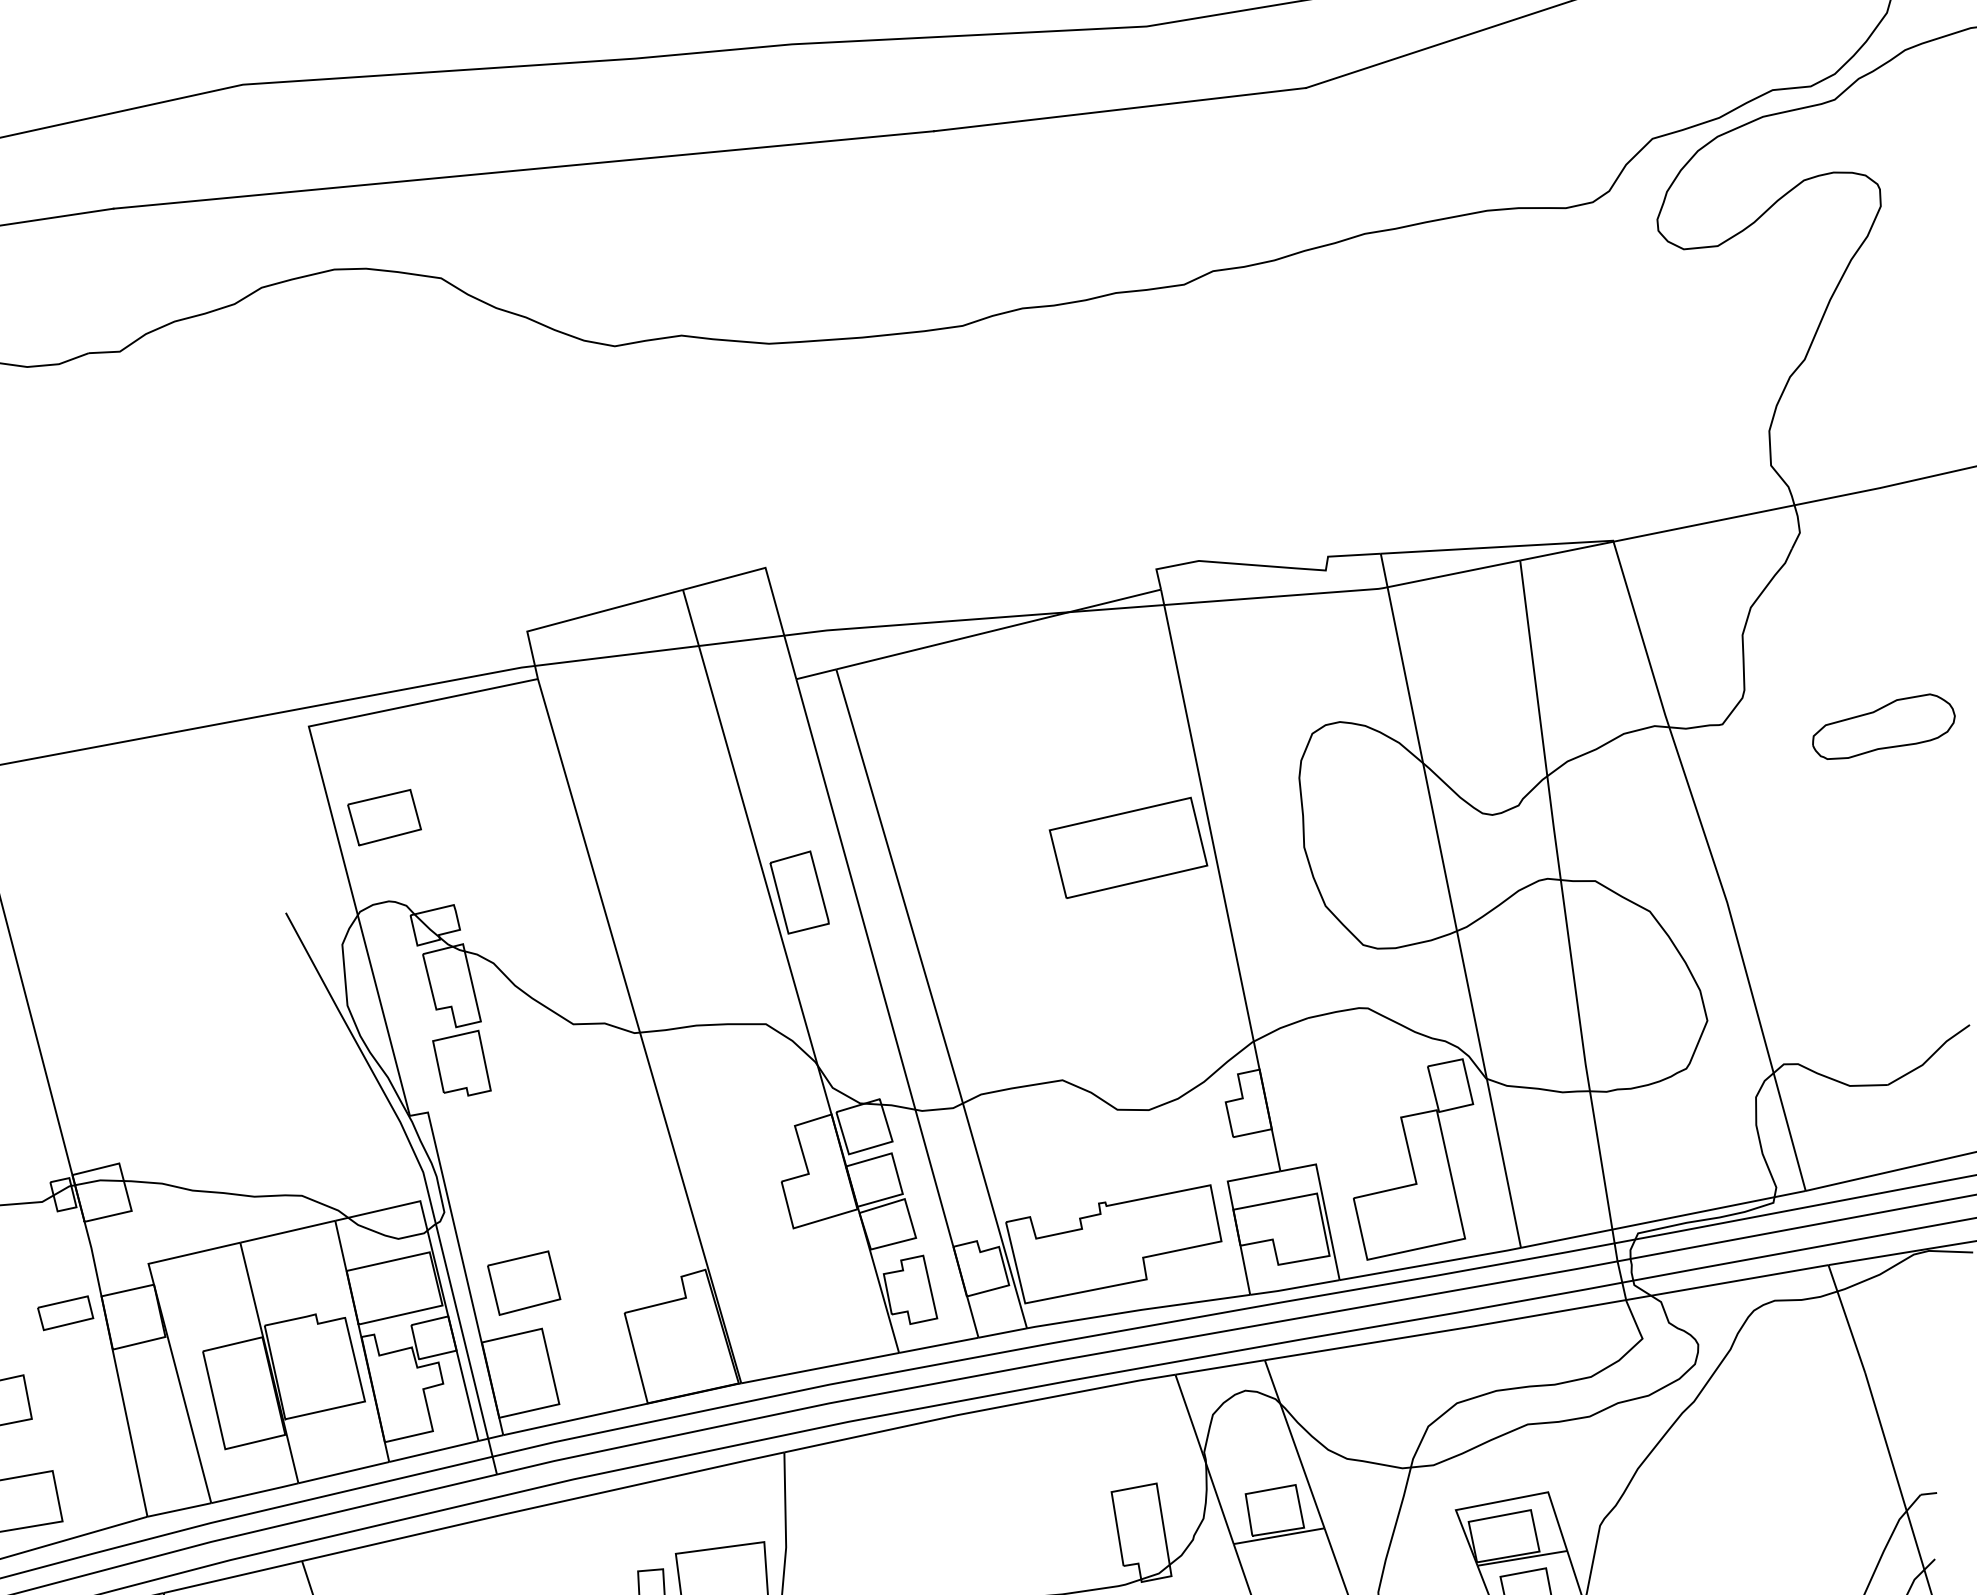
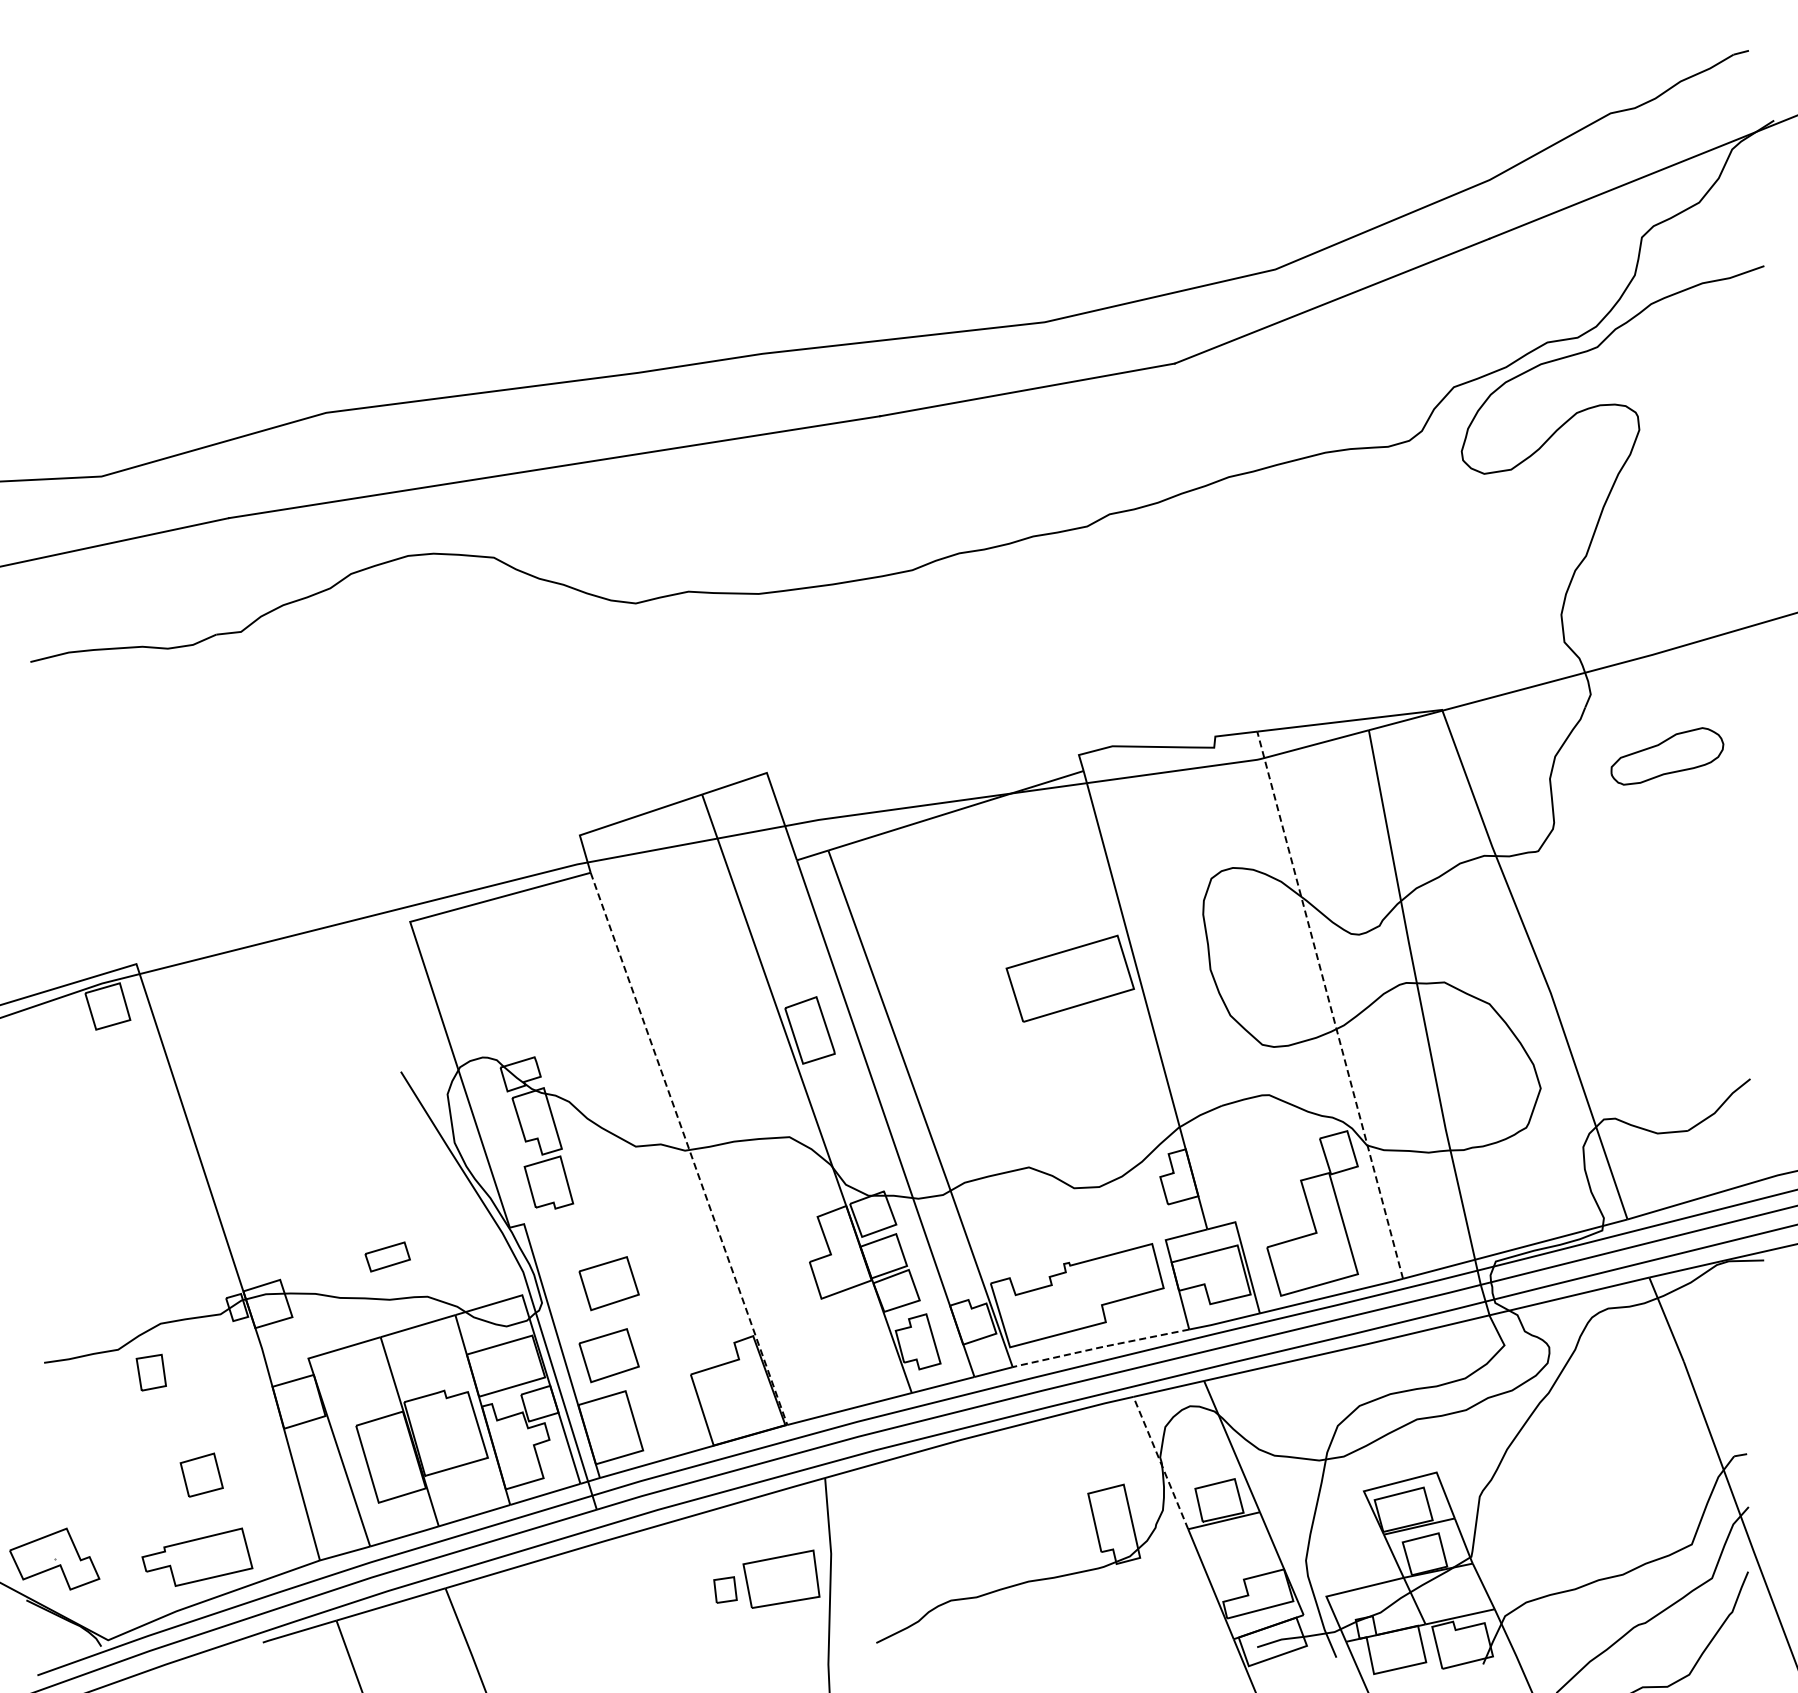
part: (1884, 727) -> (1667, 756), moved
part: (383, 817) -> (474, 990), removed
line: (1451, 899) -> (1330, 1004), solid -> dashed
line: (640, 1031) -> (689, 1149), solid -> dashed
part: (528, 1193) -> (608, 1283), added
line: (1138, 1310) -> (1100, 1347), solid -> dashed
part: (65, 1312) -> (387, 1256), moved
line: (1204, 1457) -> (1160, 1461), solid -> dashed

